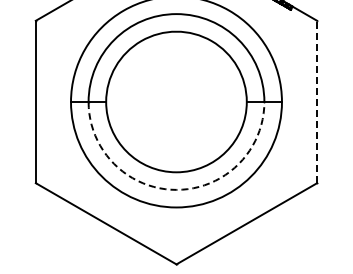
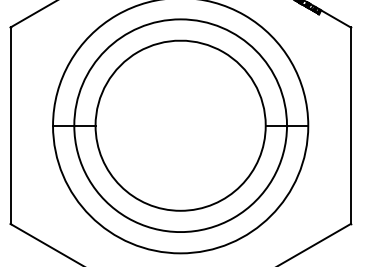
line: (317, 101) -> (351, 125), dashed -> solid
arc: (176, 189) -> (180, 231), dashed -> solid

